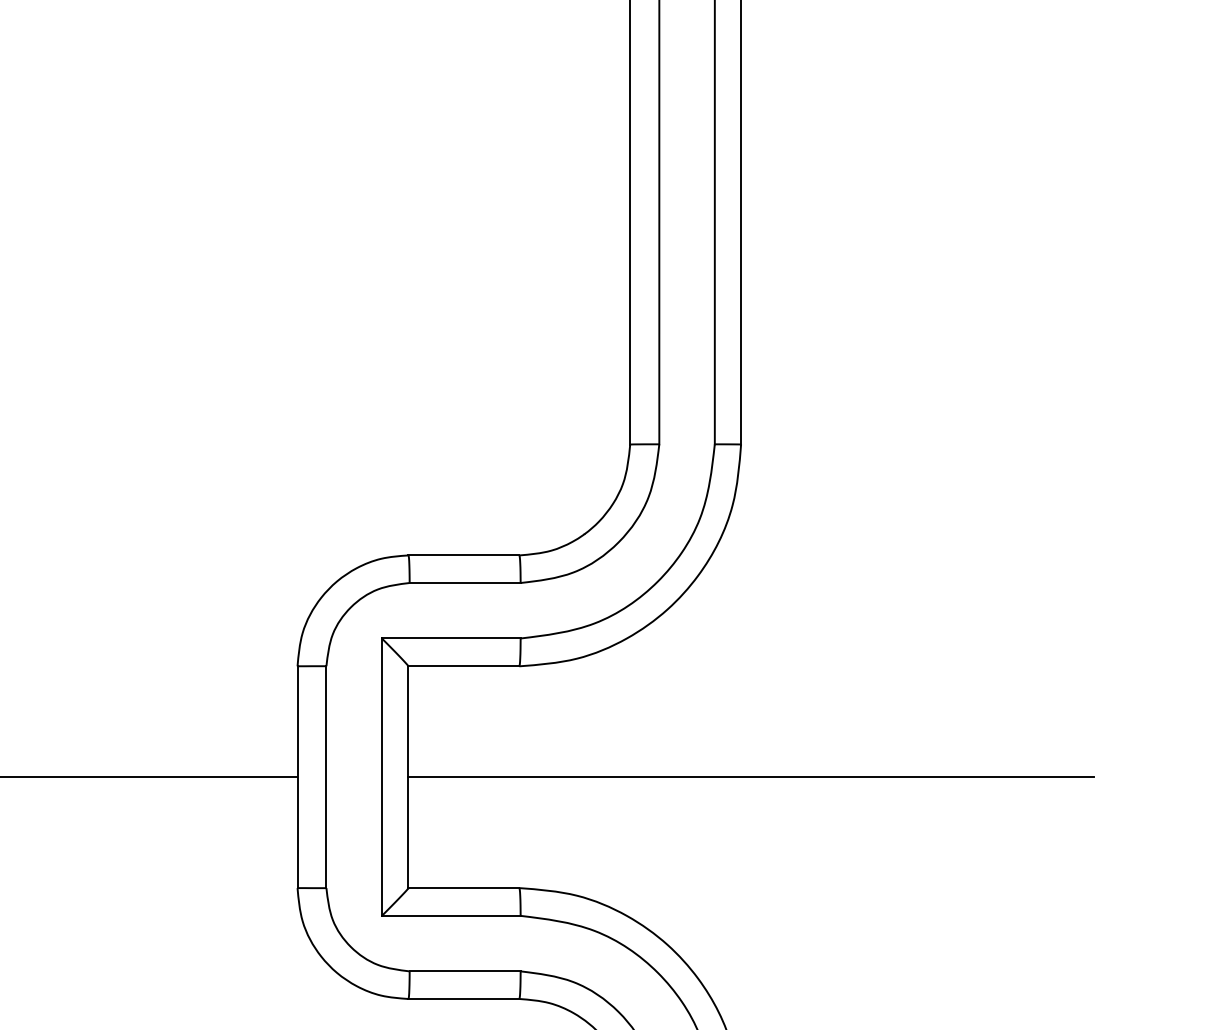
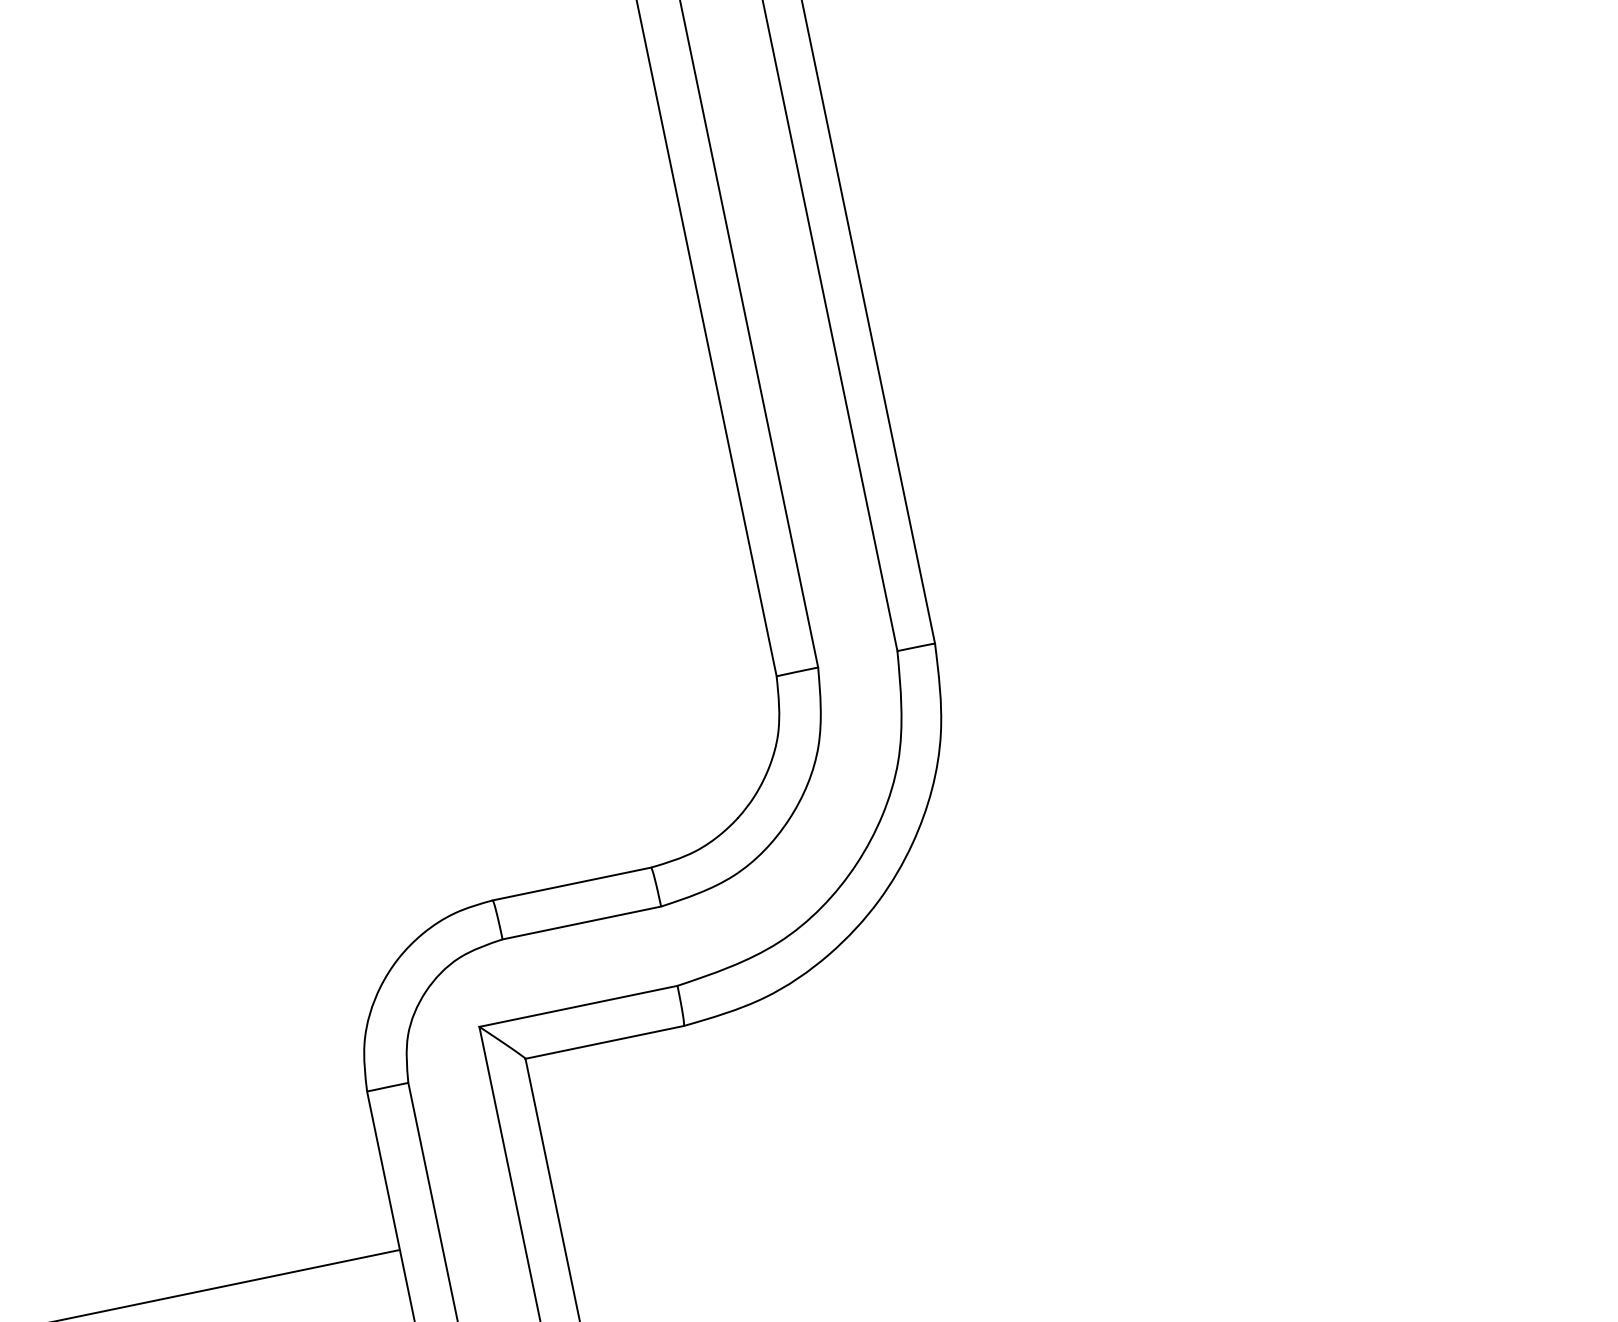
line: (751, 777) -> (1048, 1116), removed

